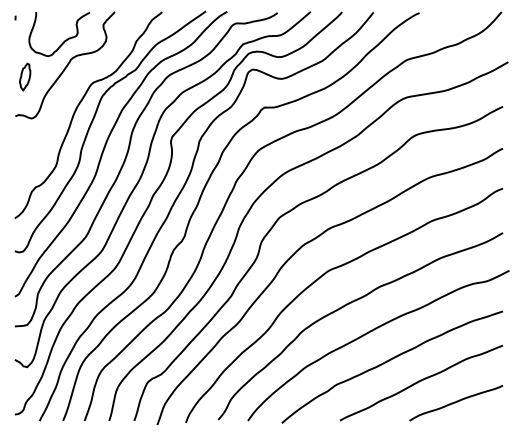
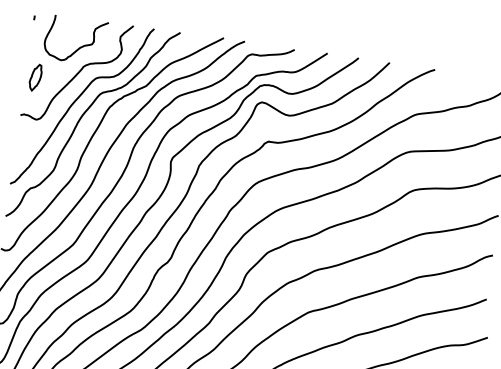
curve: (68, 95) -> (75, 102), added

